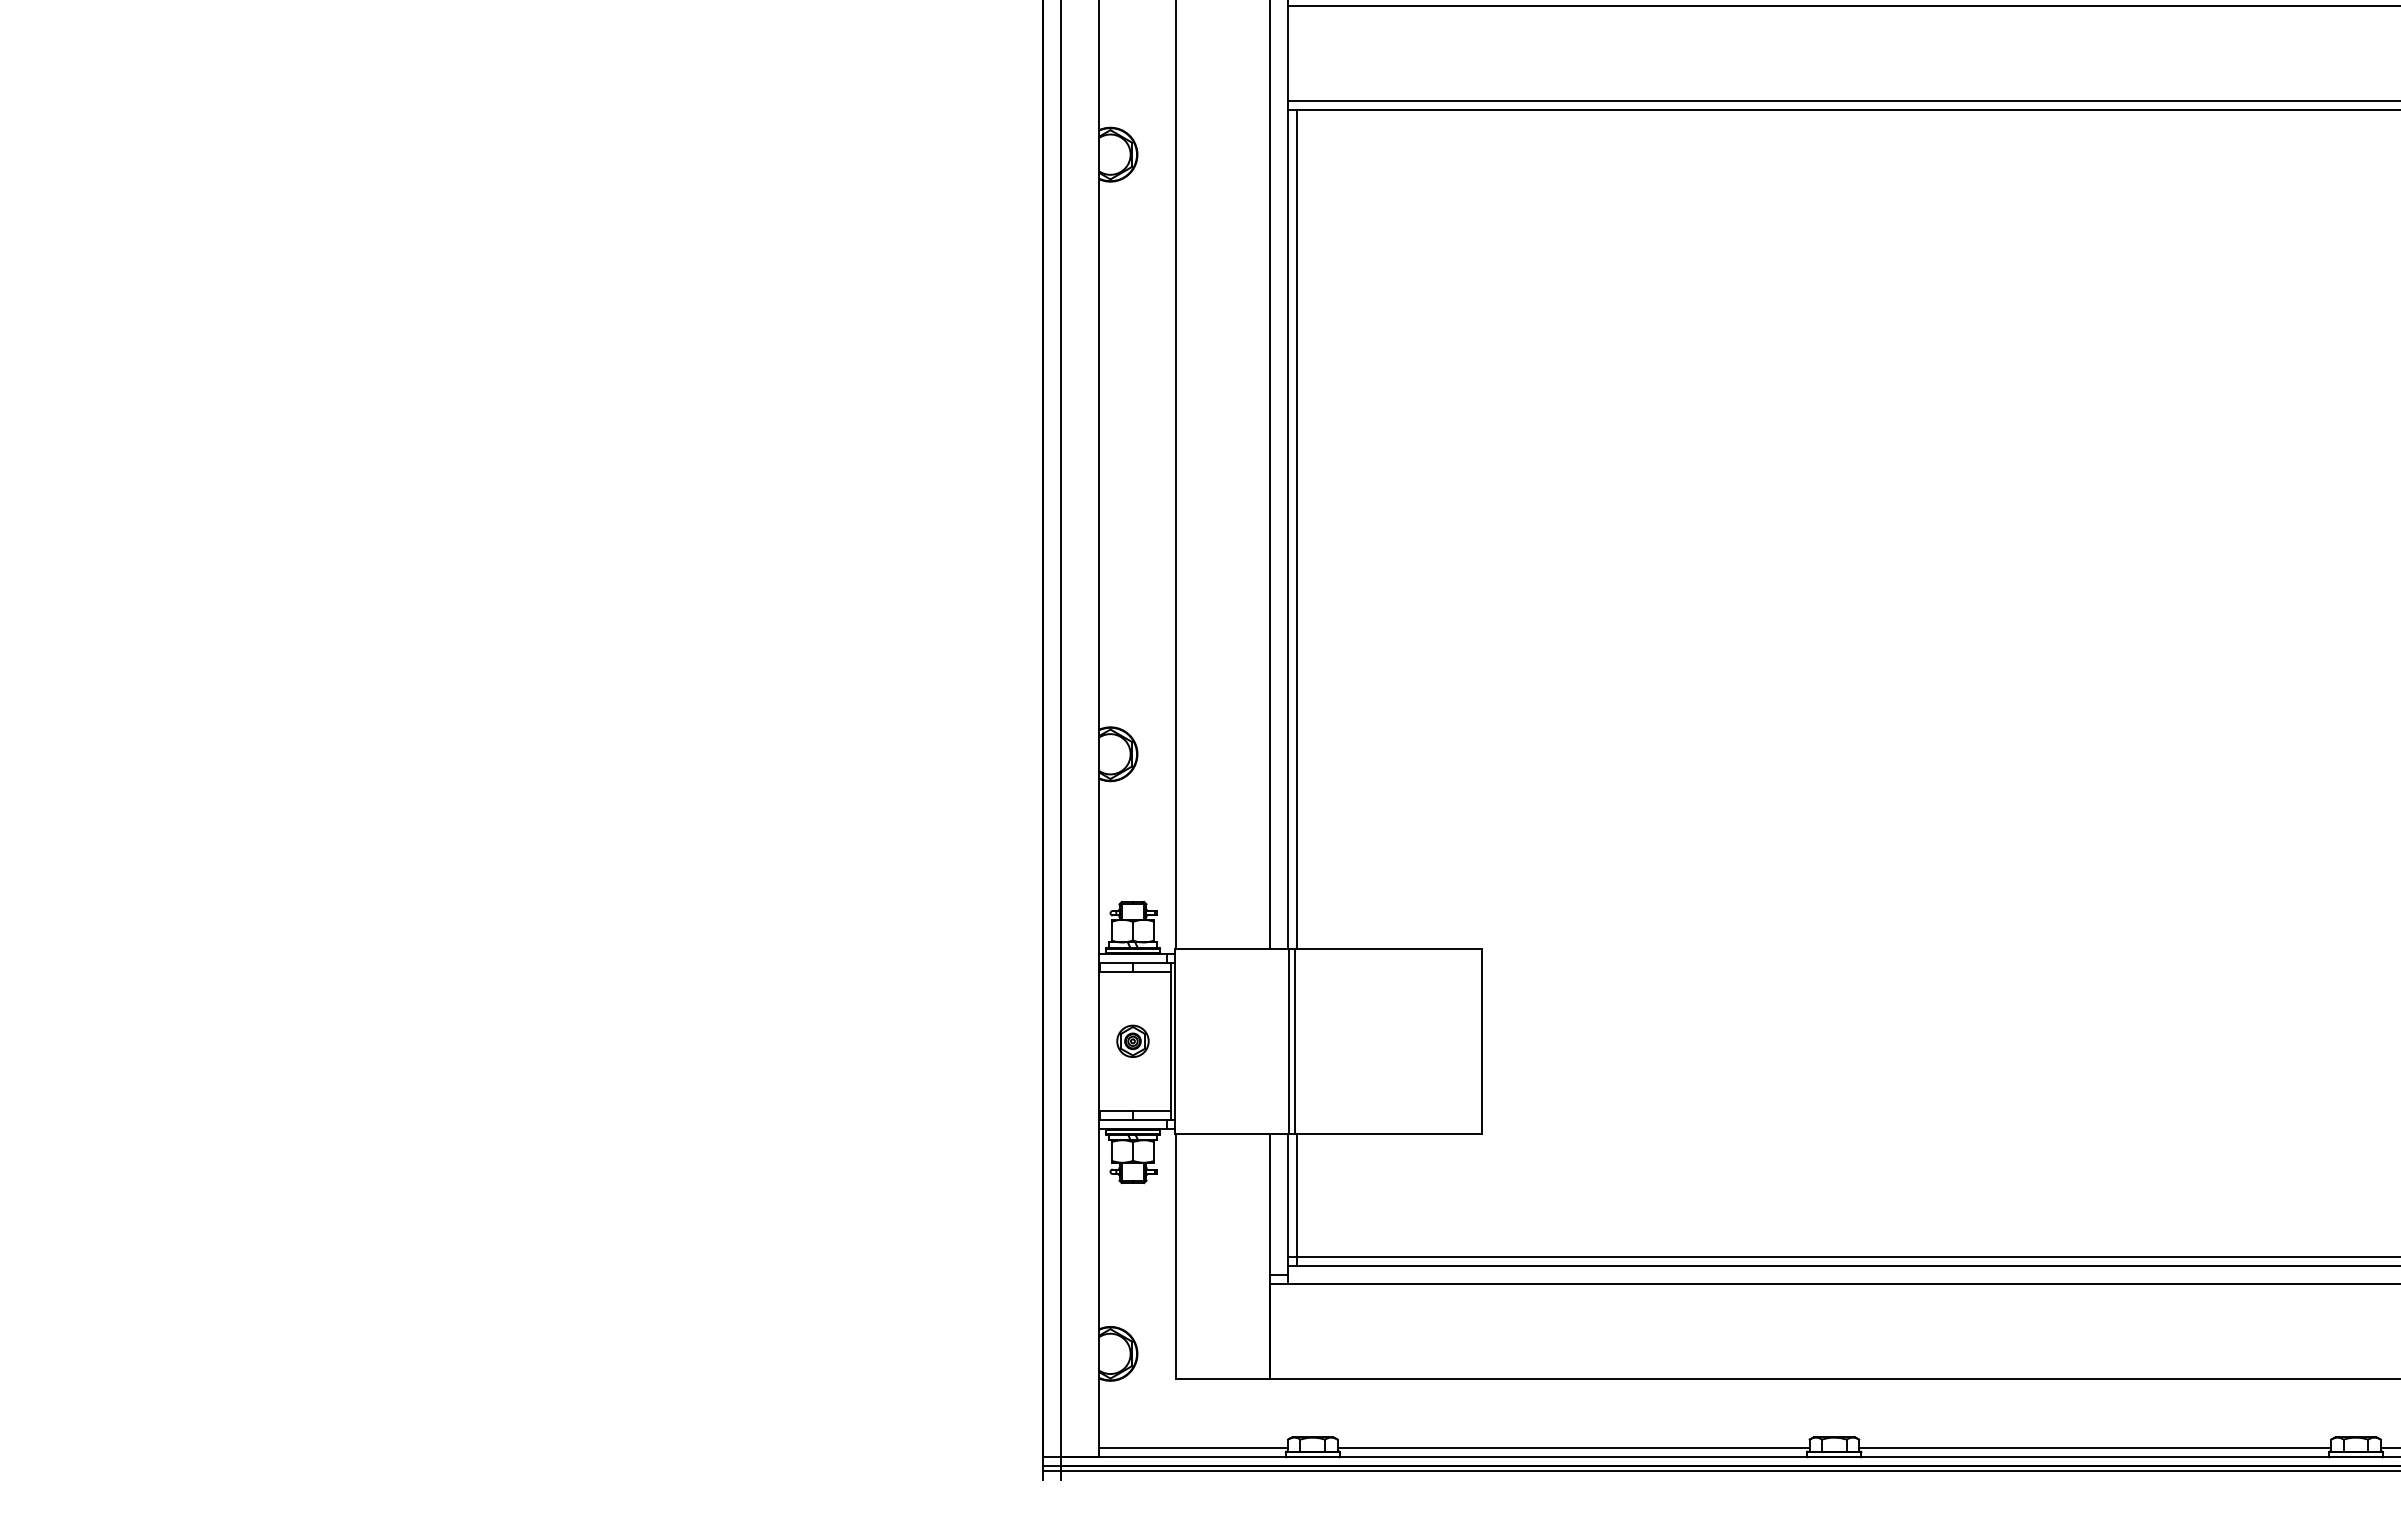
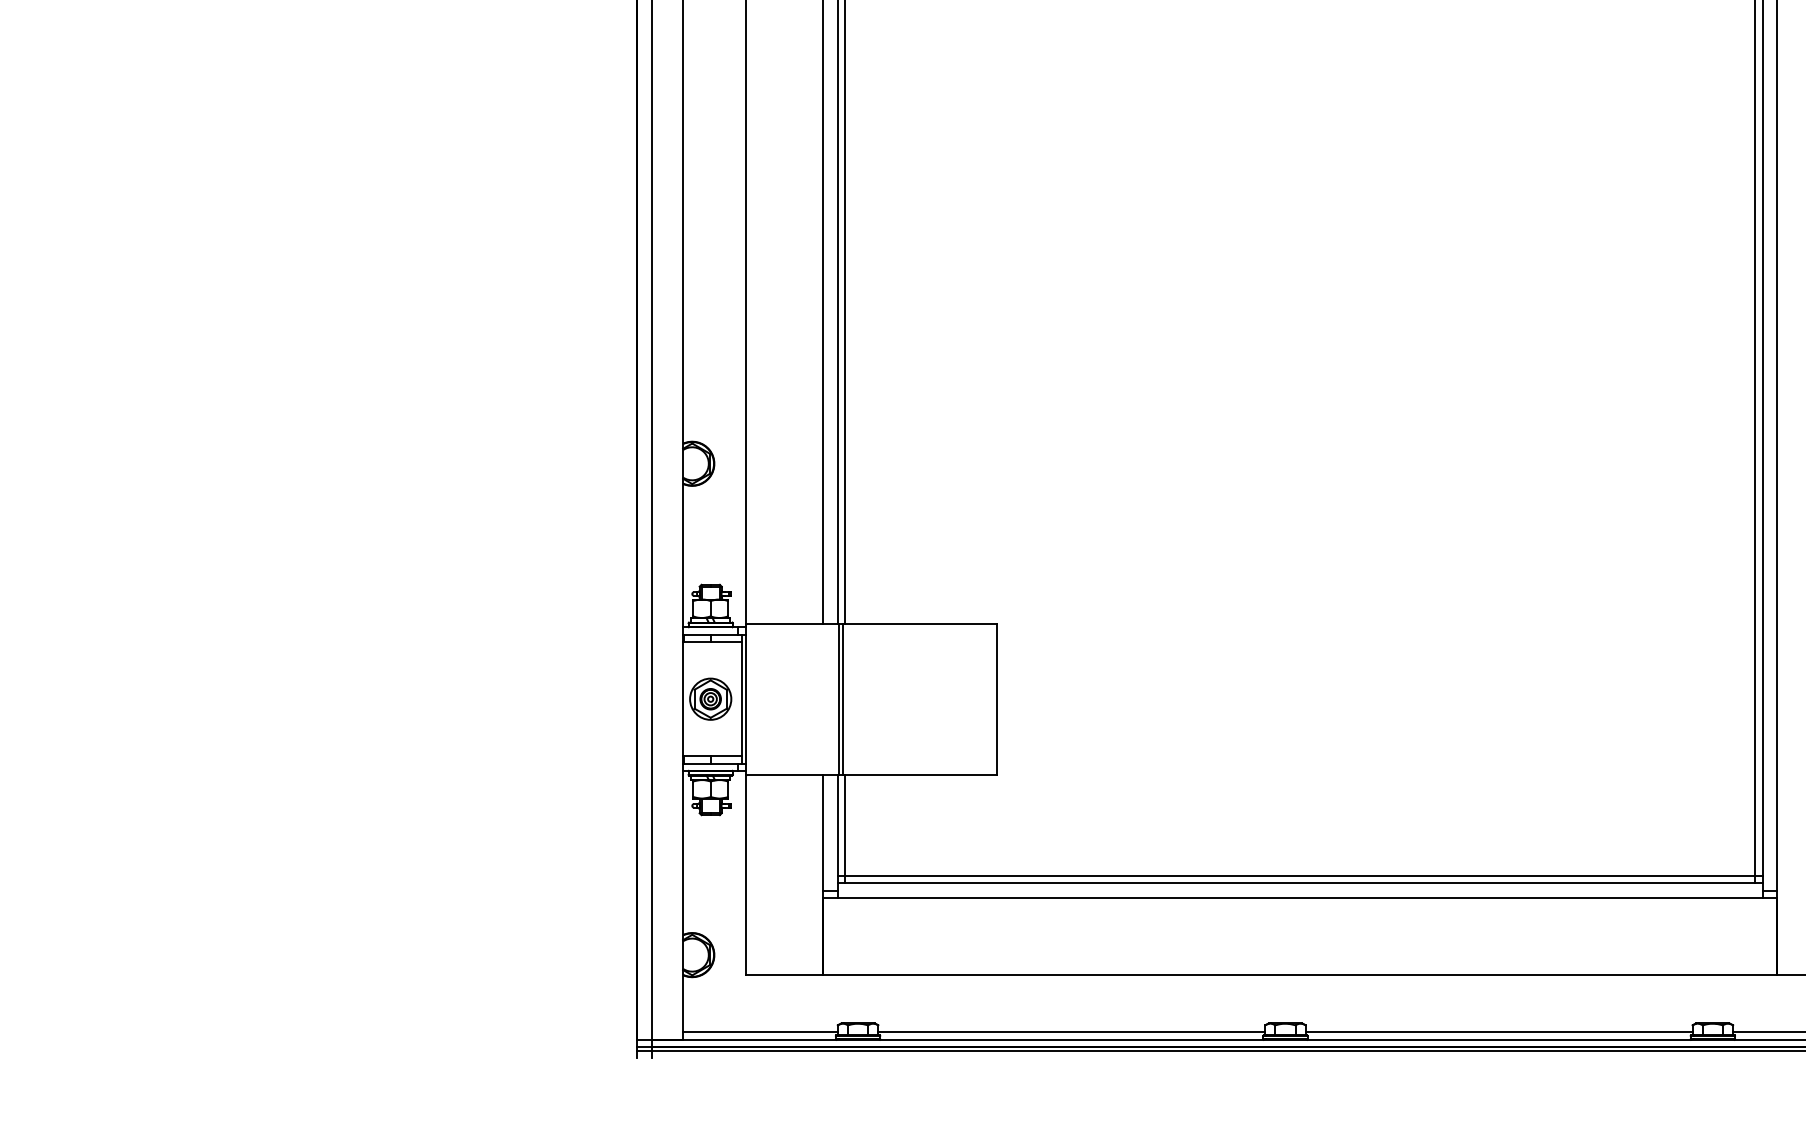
part: (1132, 1040) -> (710, 698), size x1.6

